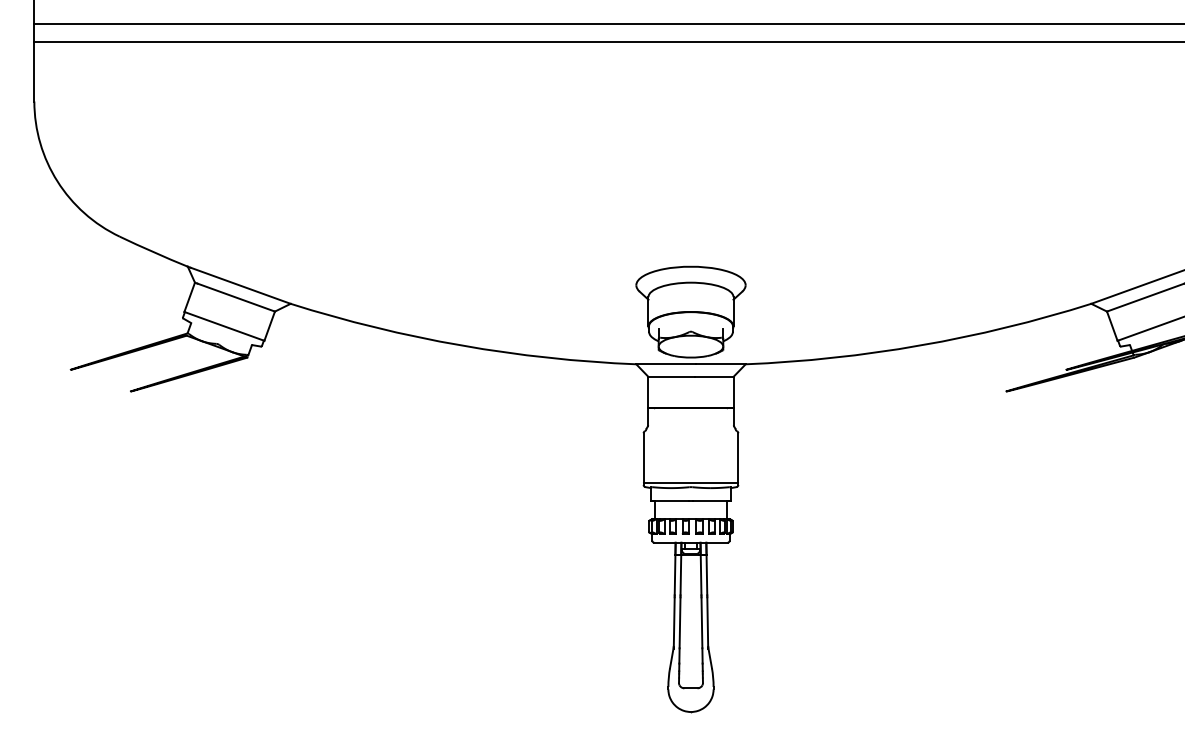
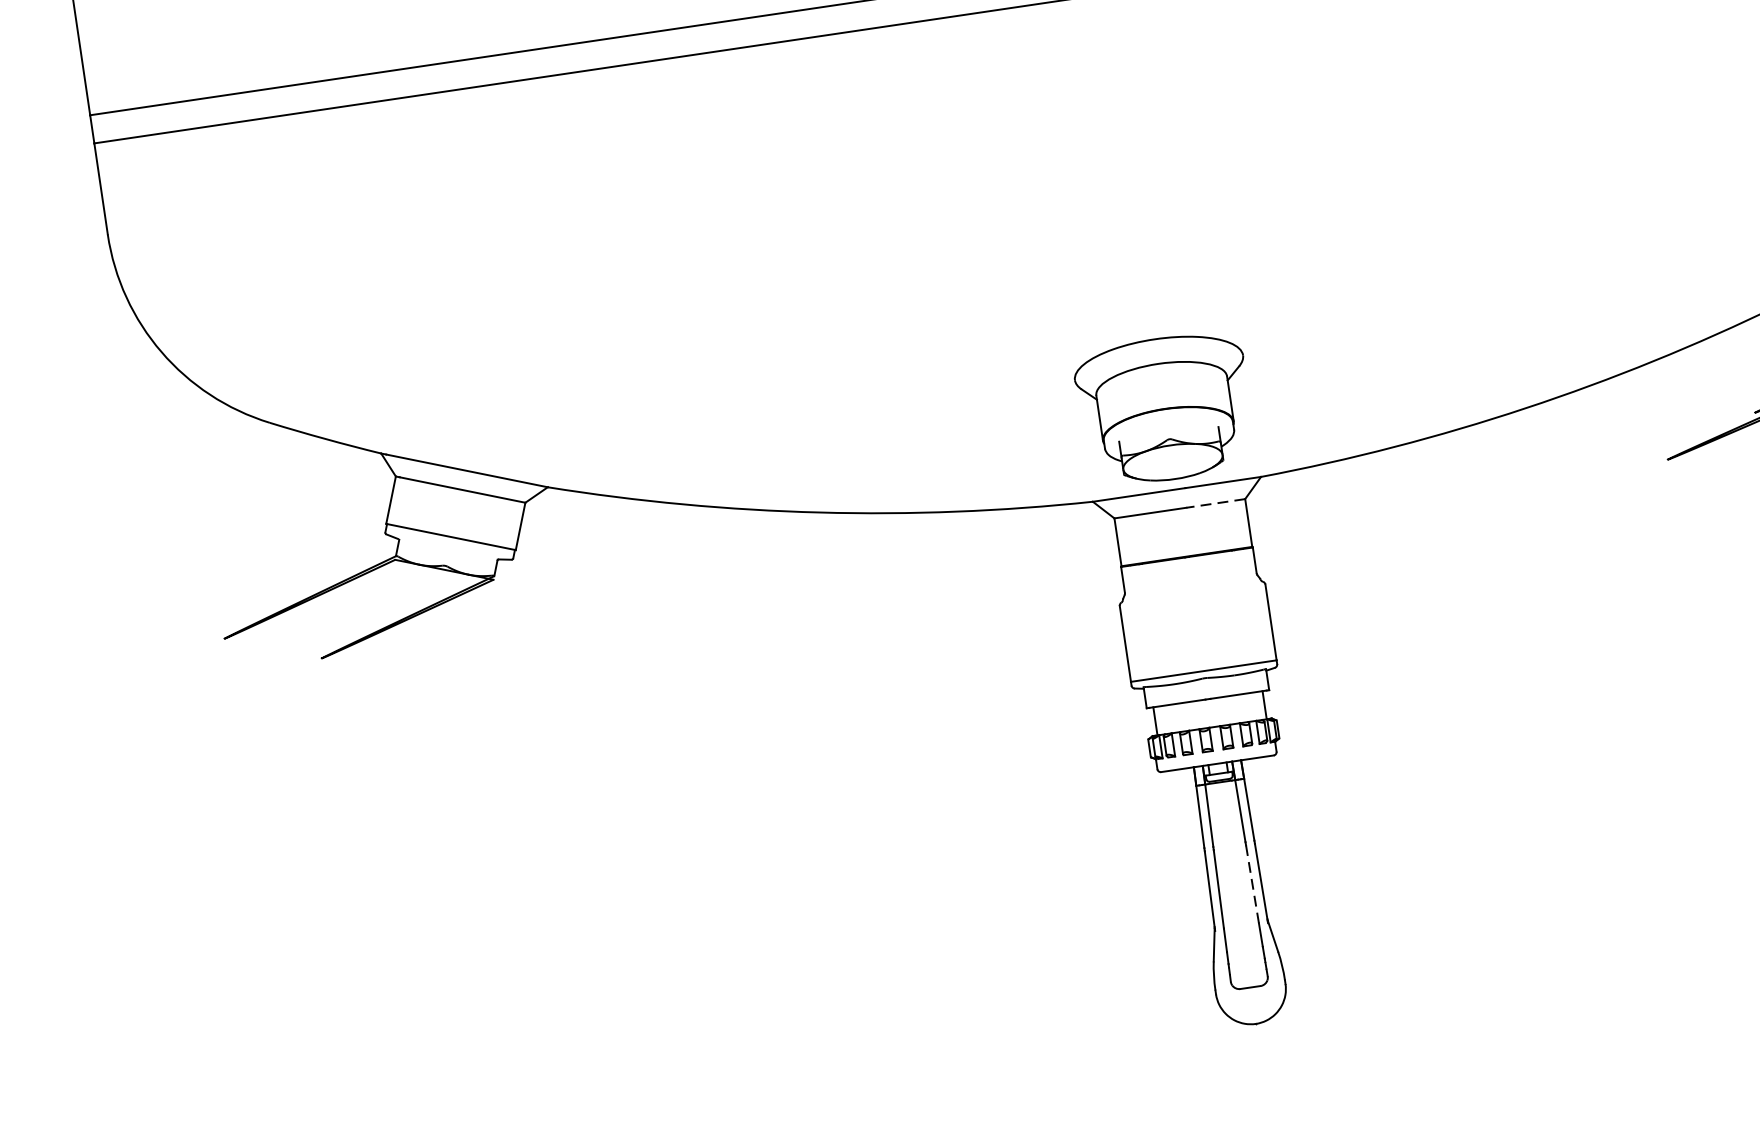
line: (713, 376) -> (1214, 503), solid -> dashed
line: (701, 622) -> (1251, 883), solid -> dashed

